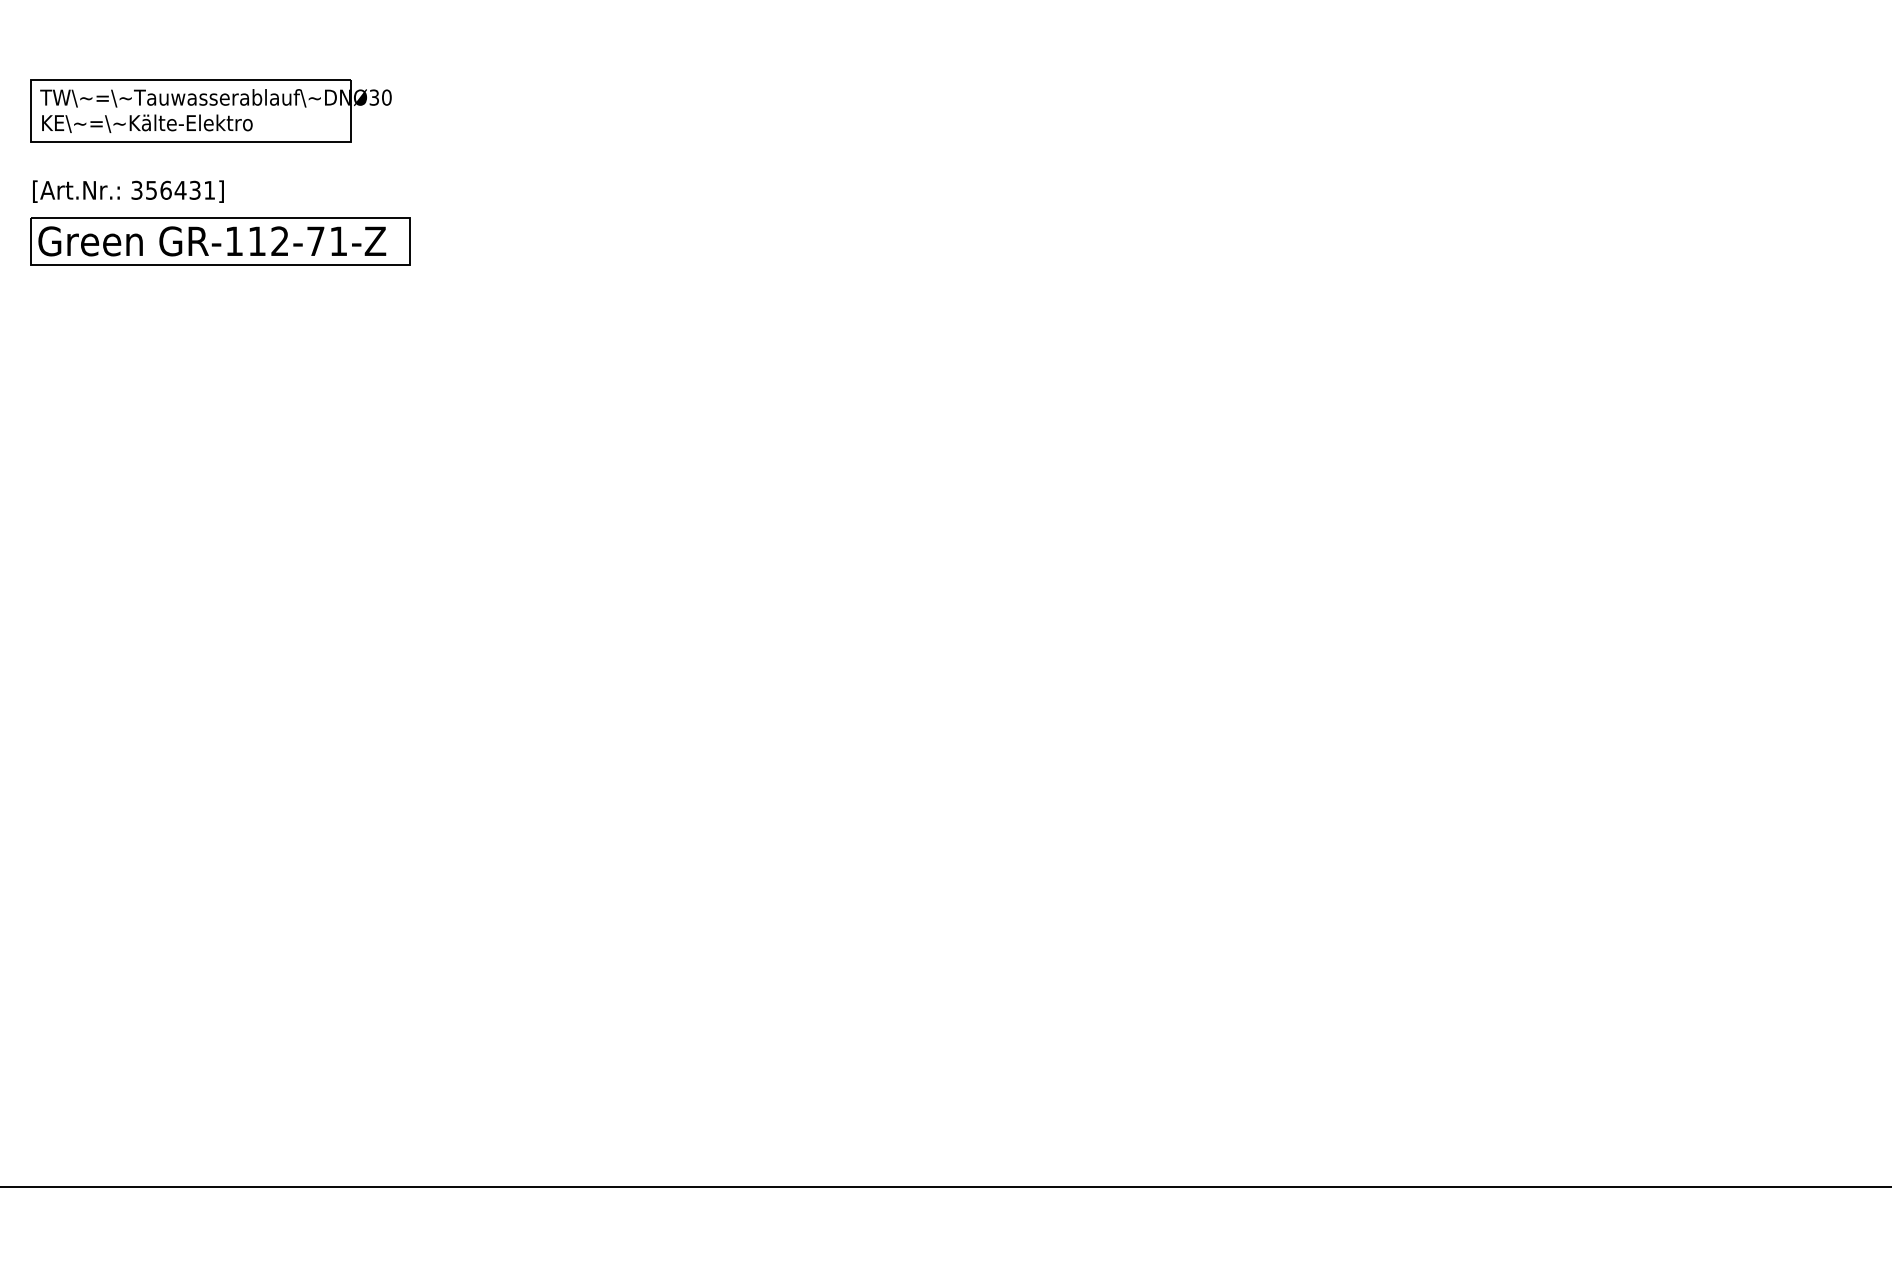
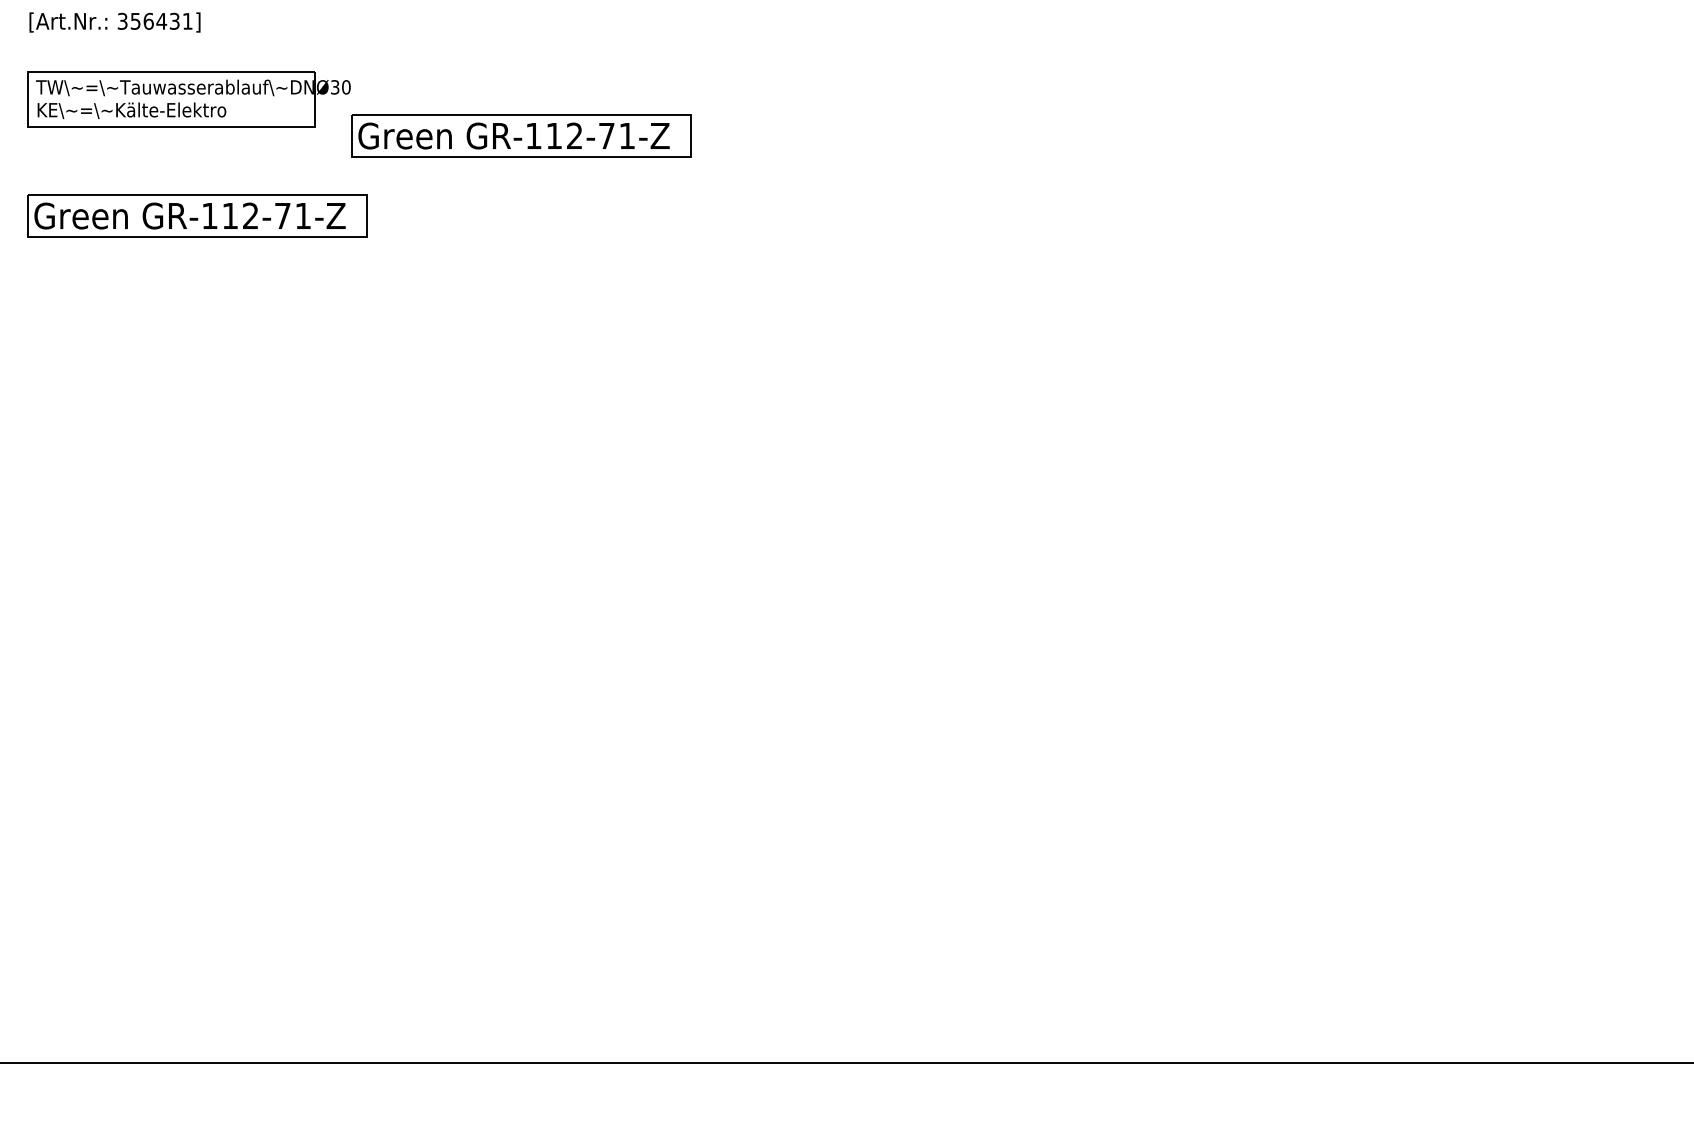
part: (582, 151) -> (521, 135), added
text: (127, 191) -> (114, 22), moved

